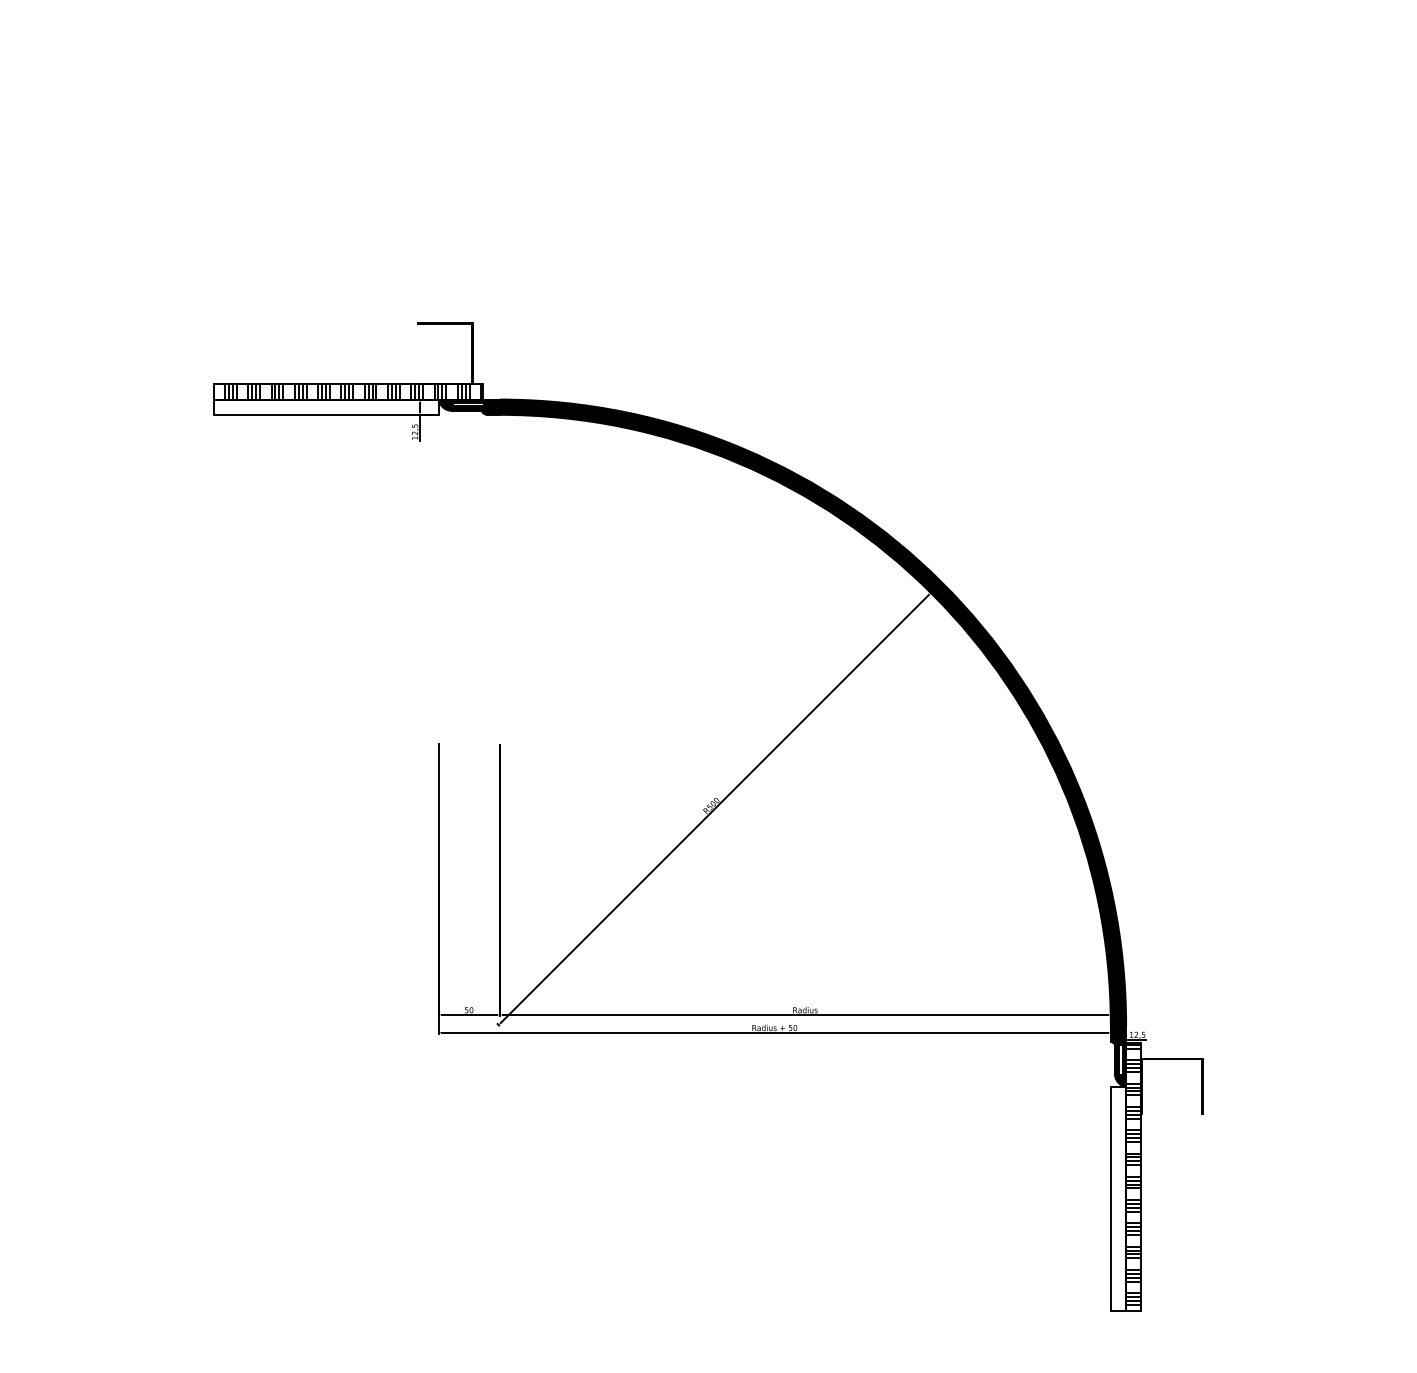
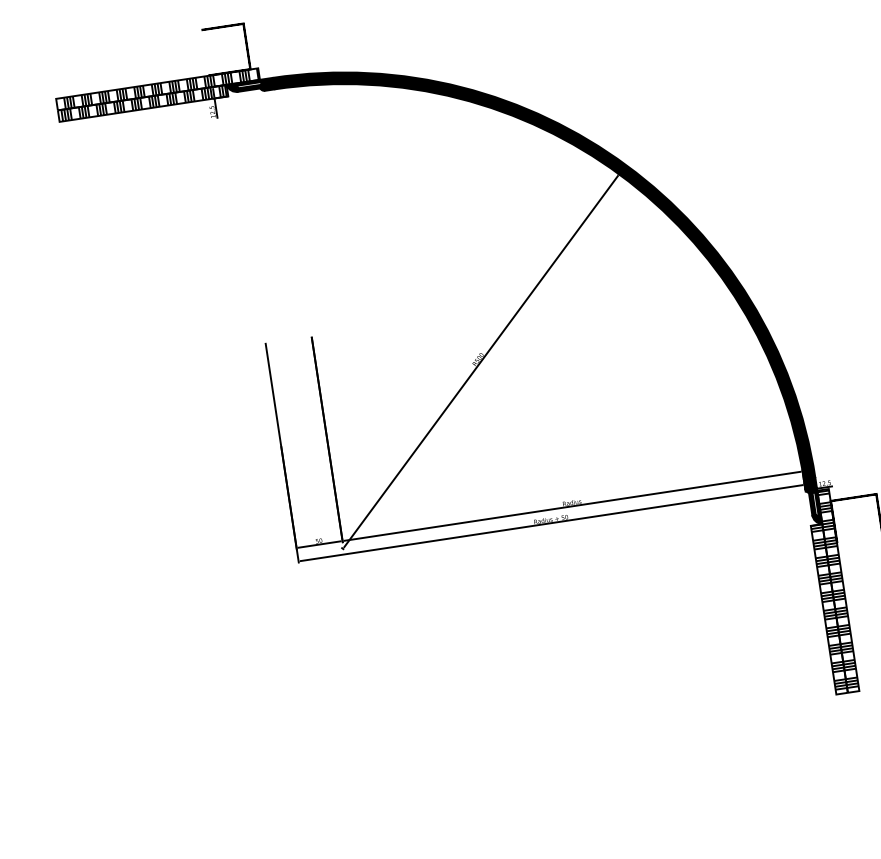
hatch: (327, 406) -> (143, 102), added
hatch: (1118, 1195) -> (828, 606), added

